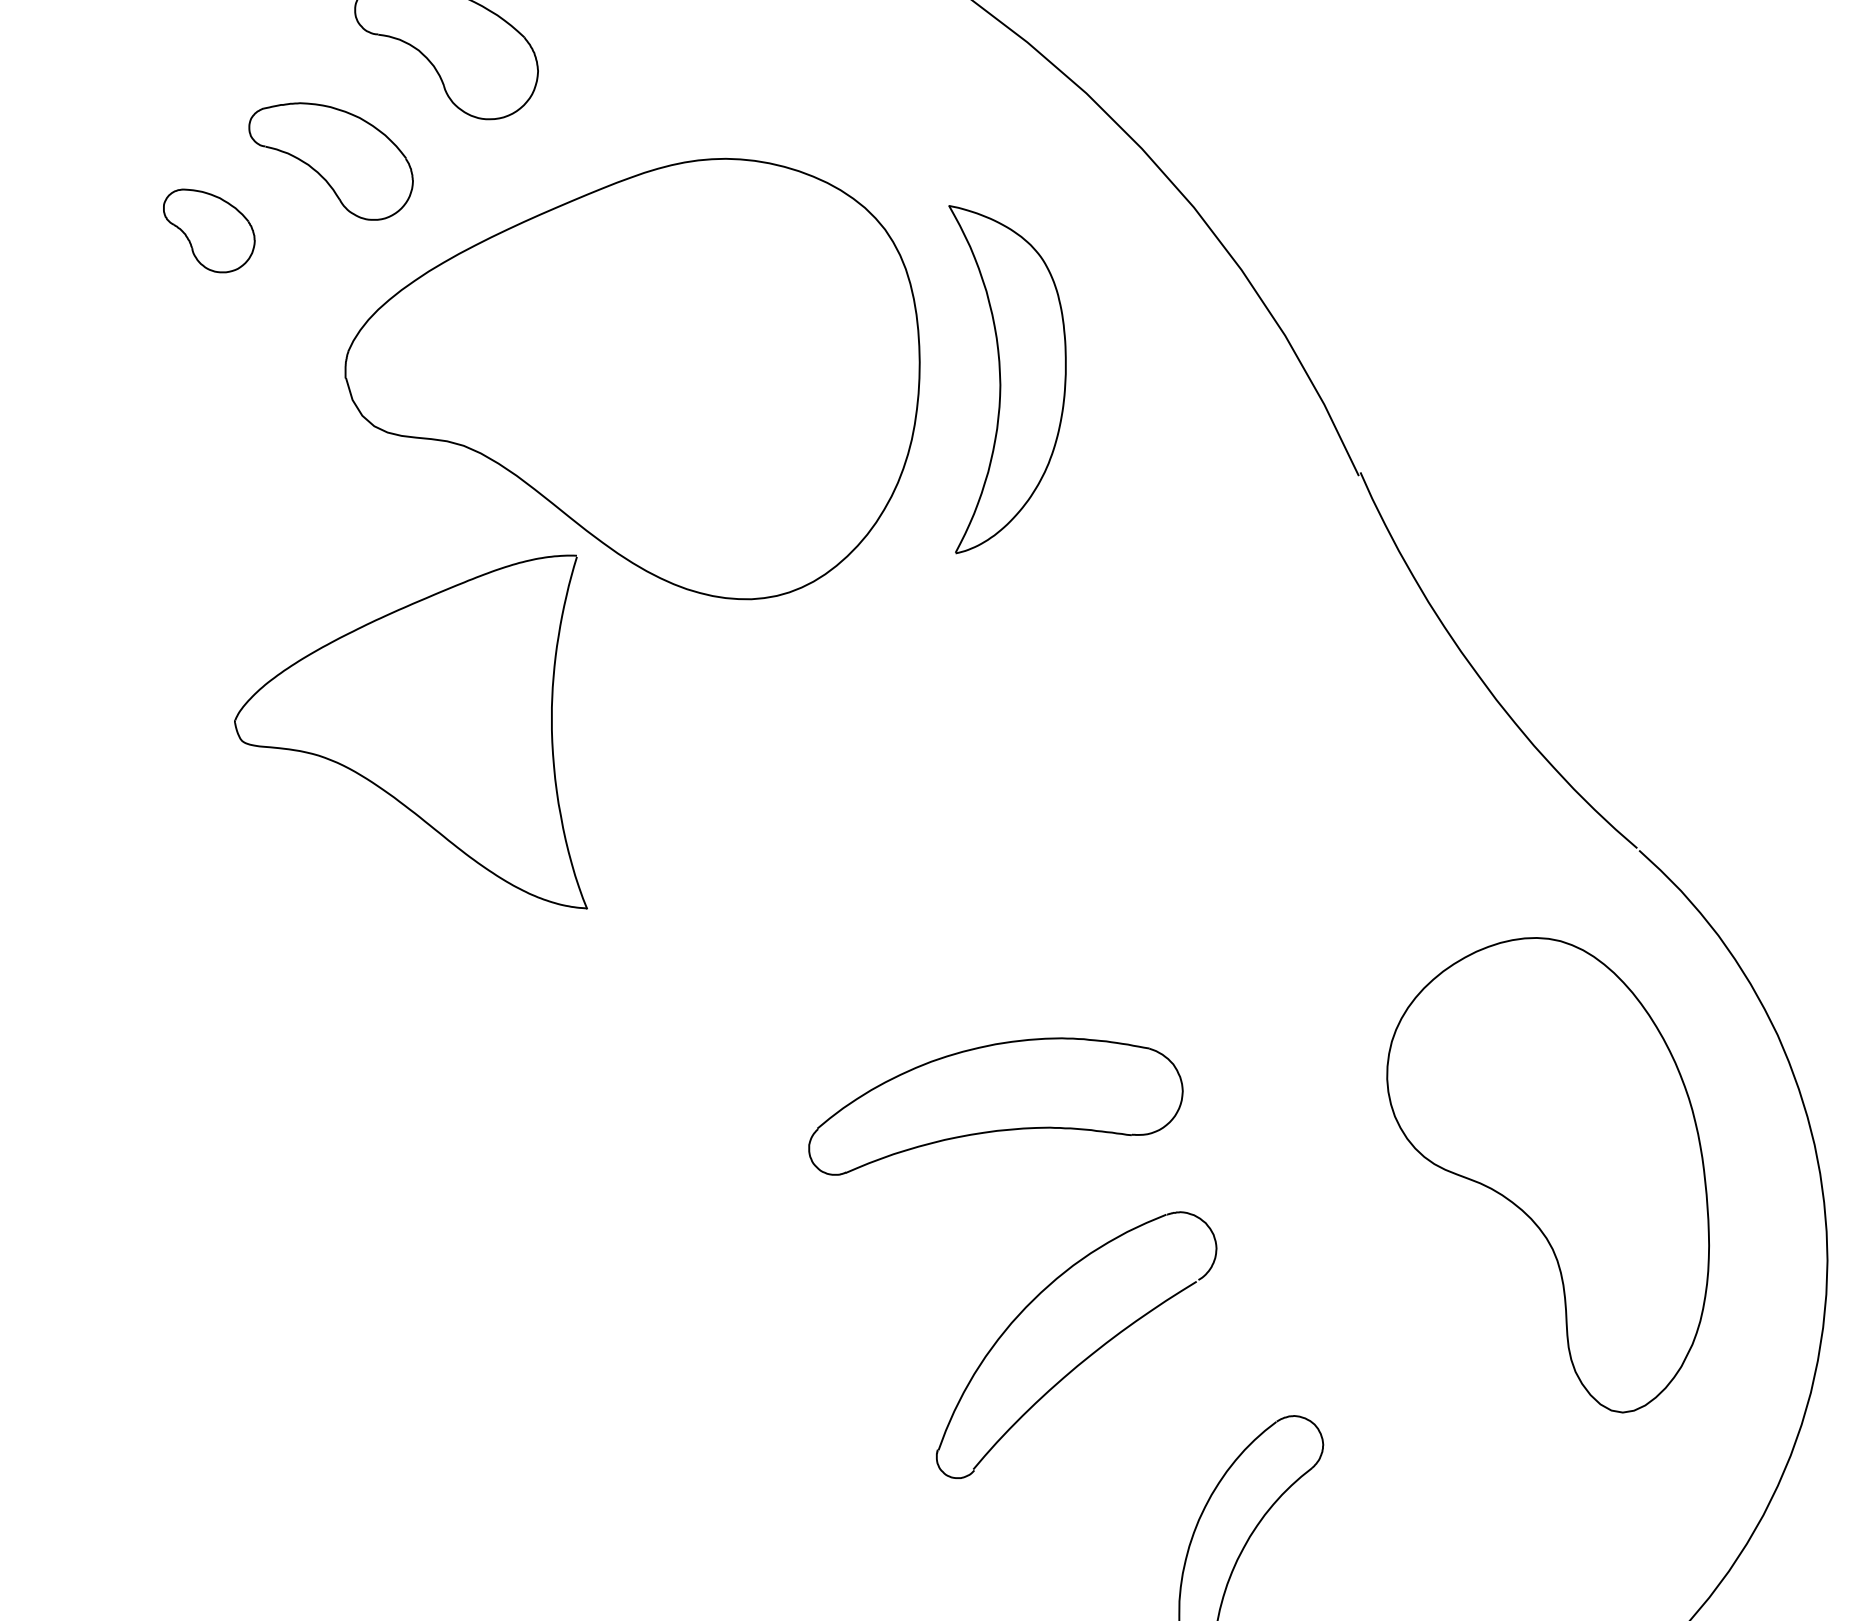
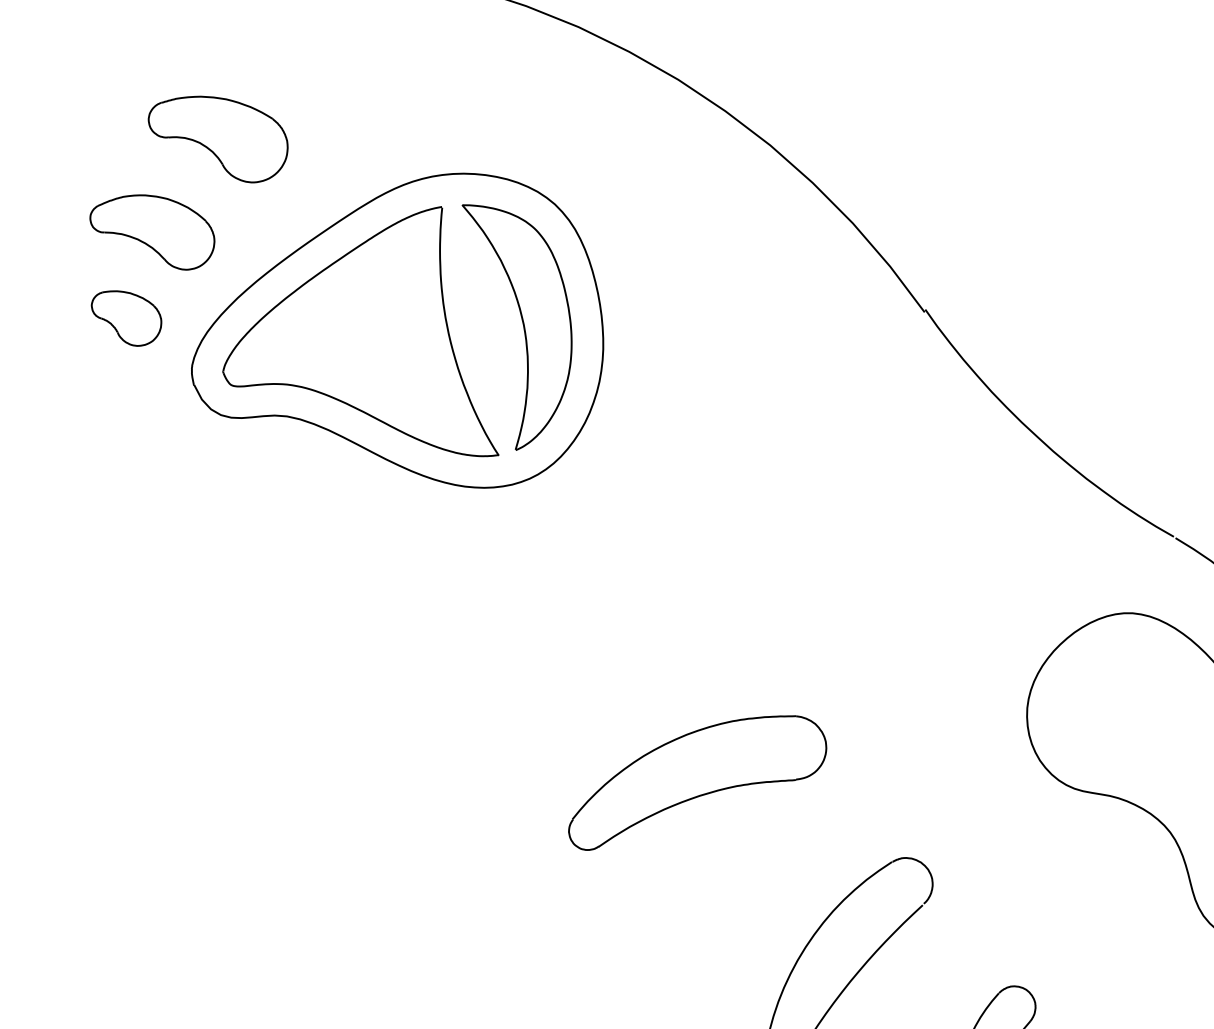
part: (209, 230) -> (127, 317), moved
part: (1007, 379) -> (528, 319), moved
part: (410, 731) -> (348, 354), moved
part: (995, 1106) -> (695, 778), moved

